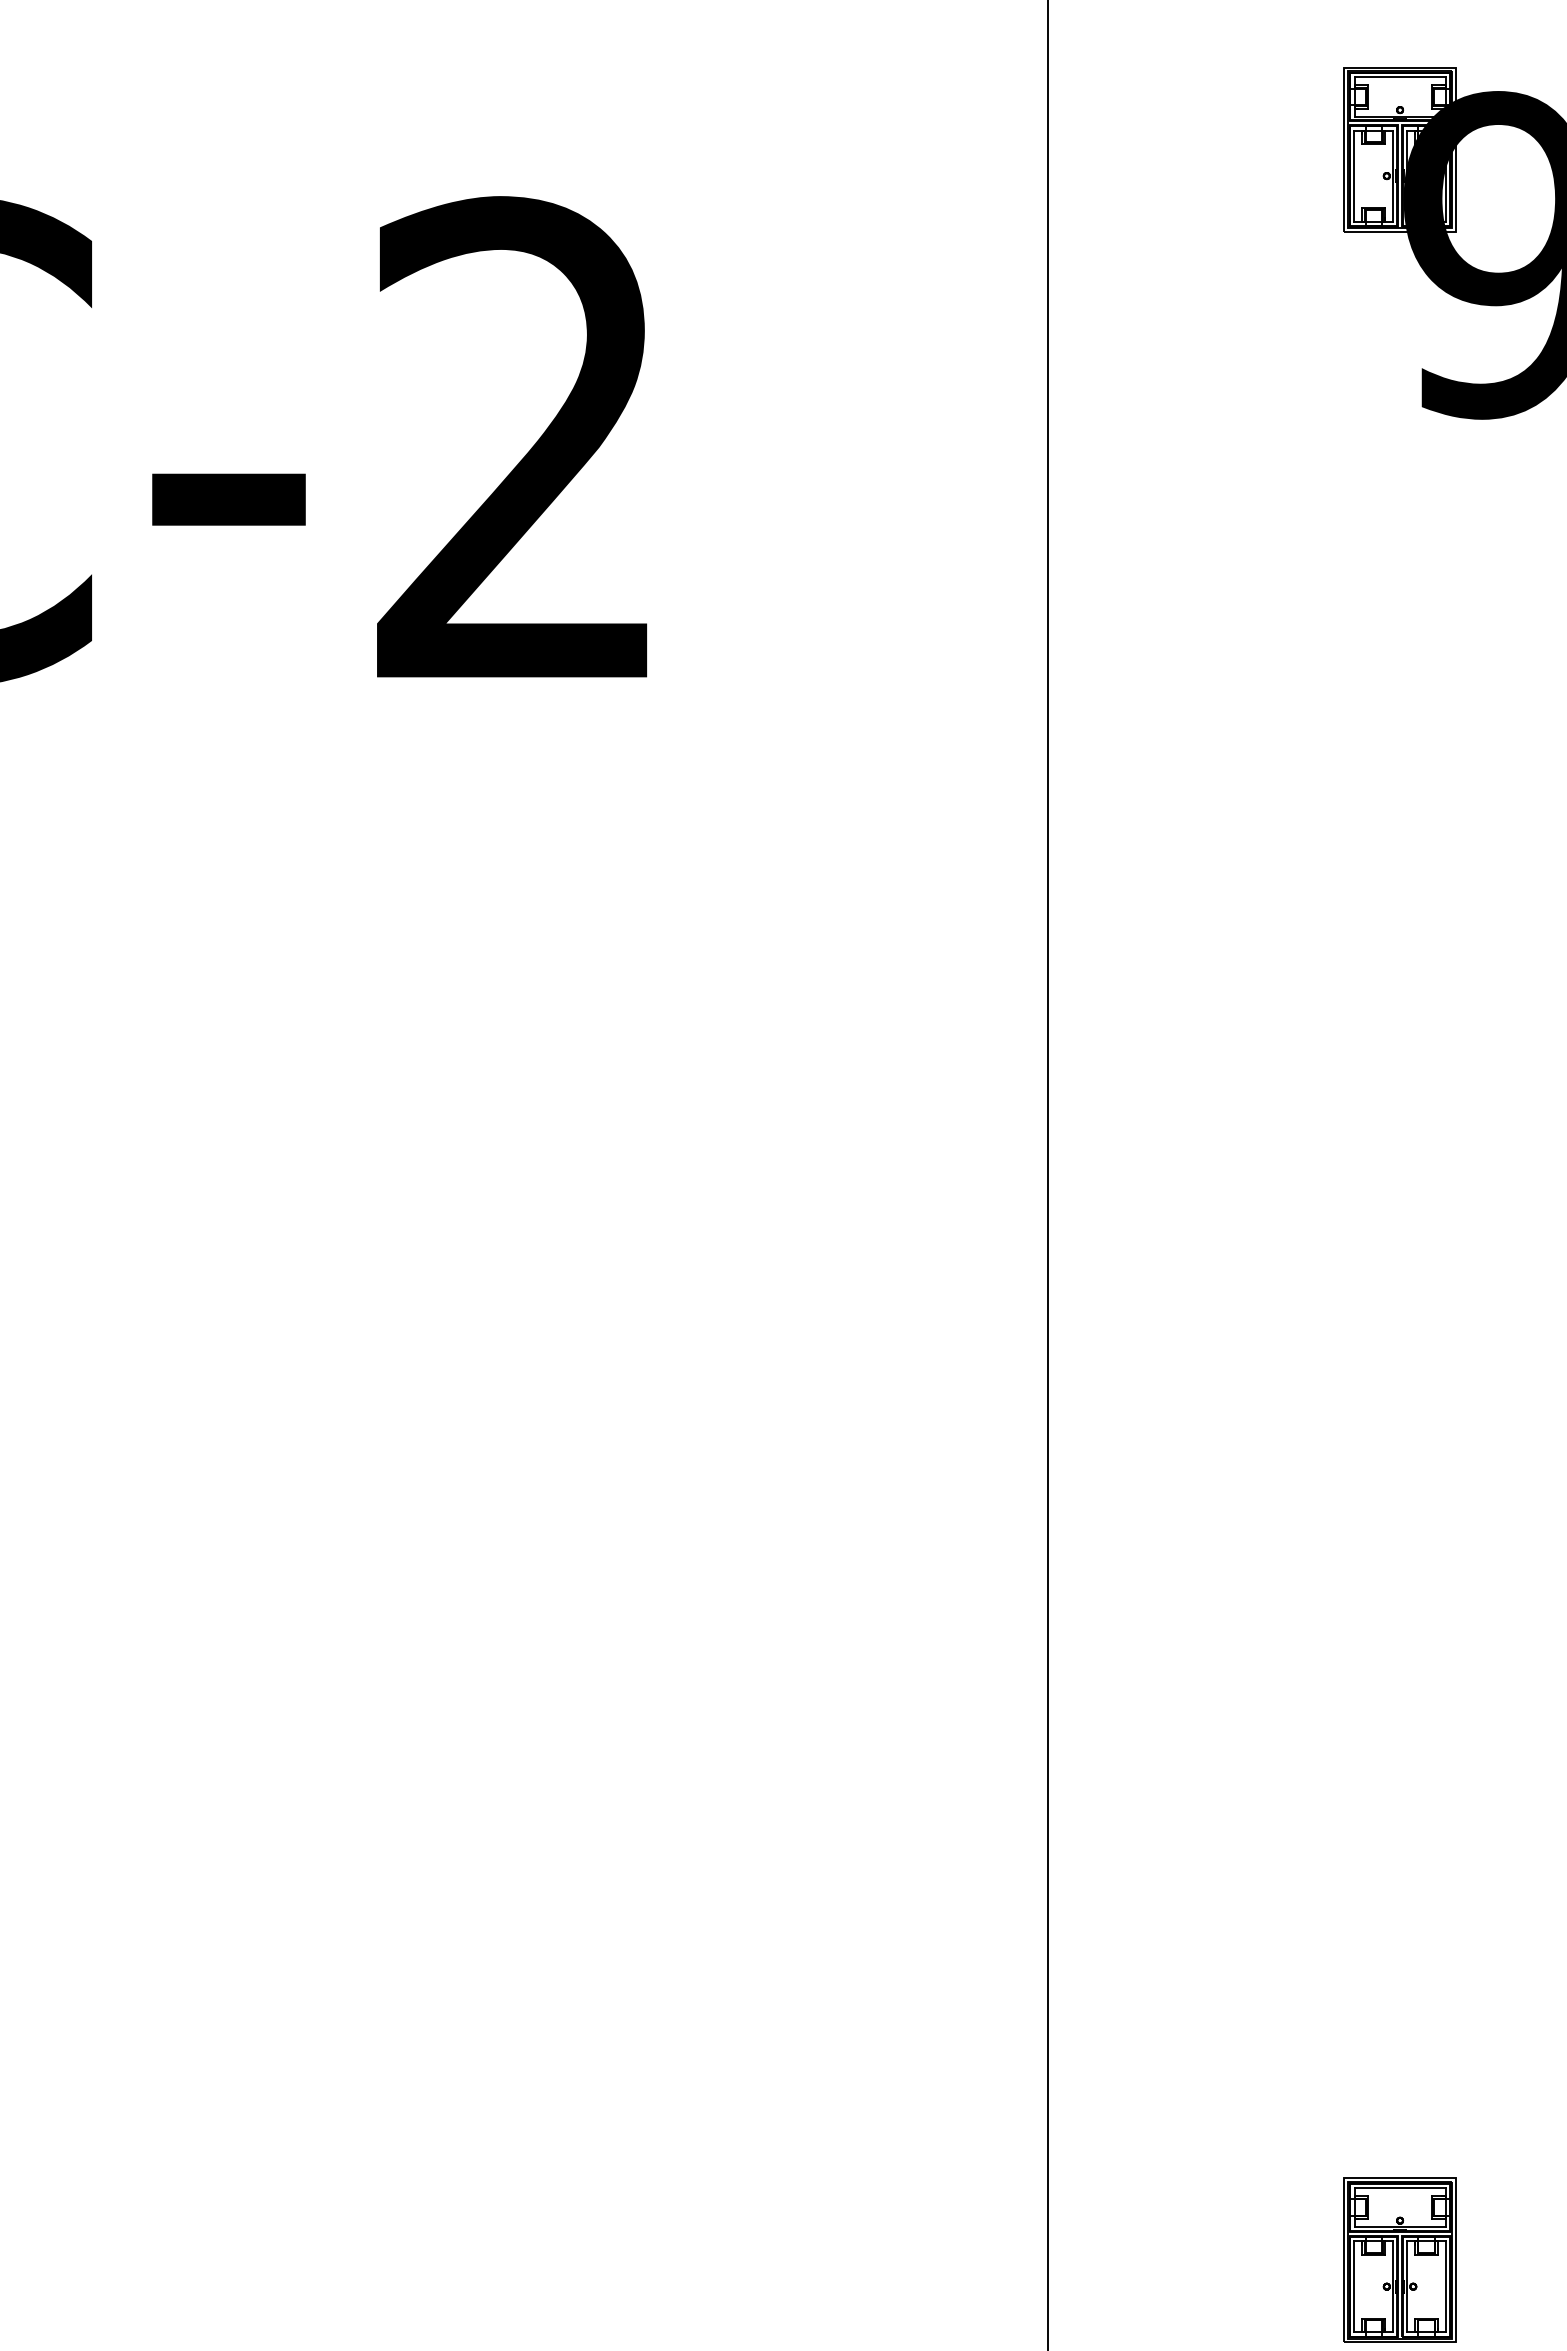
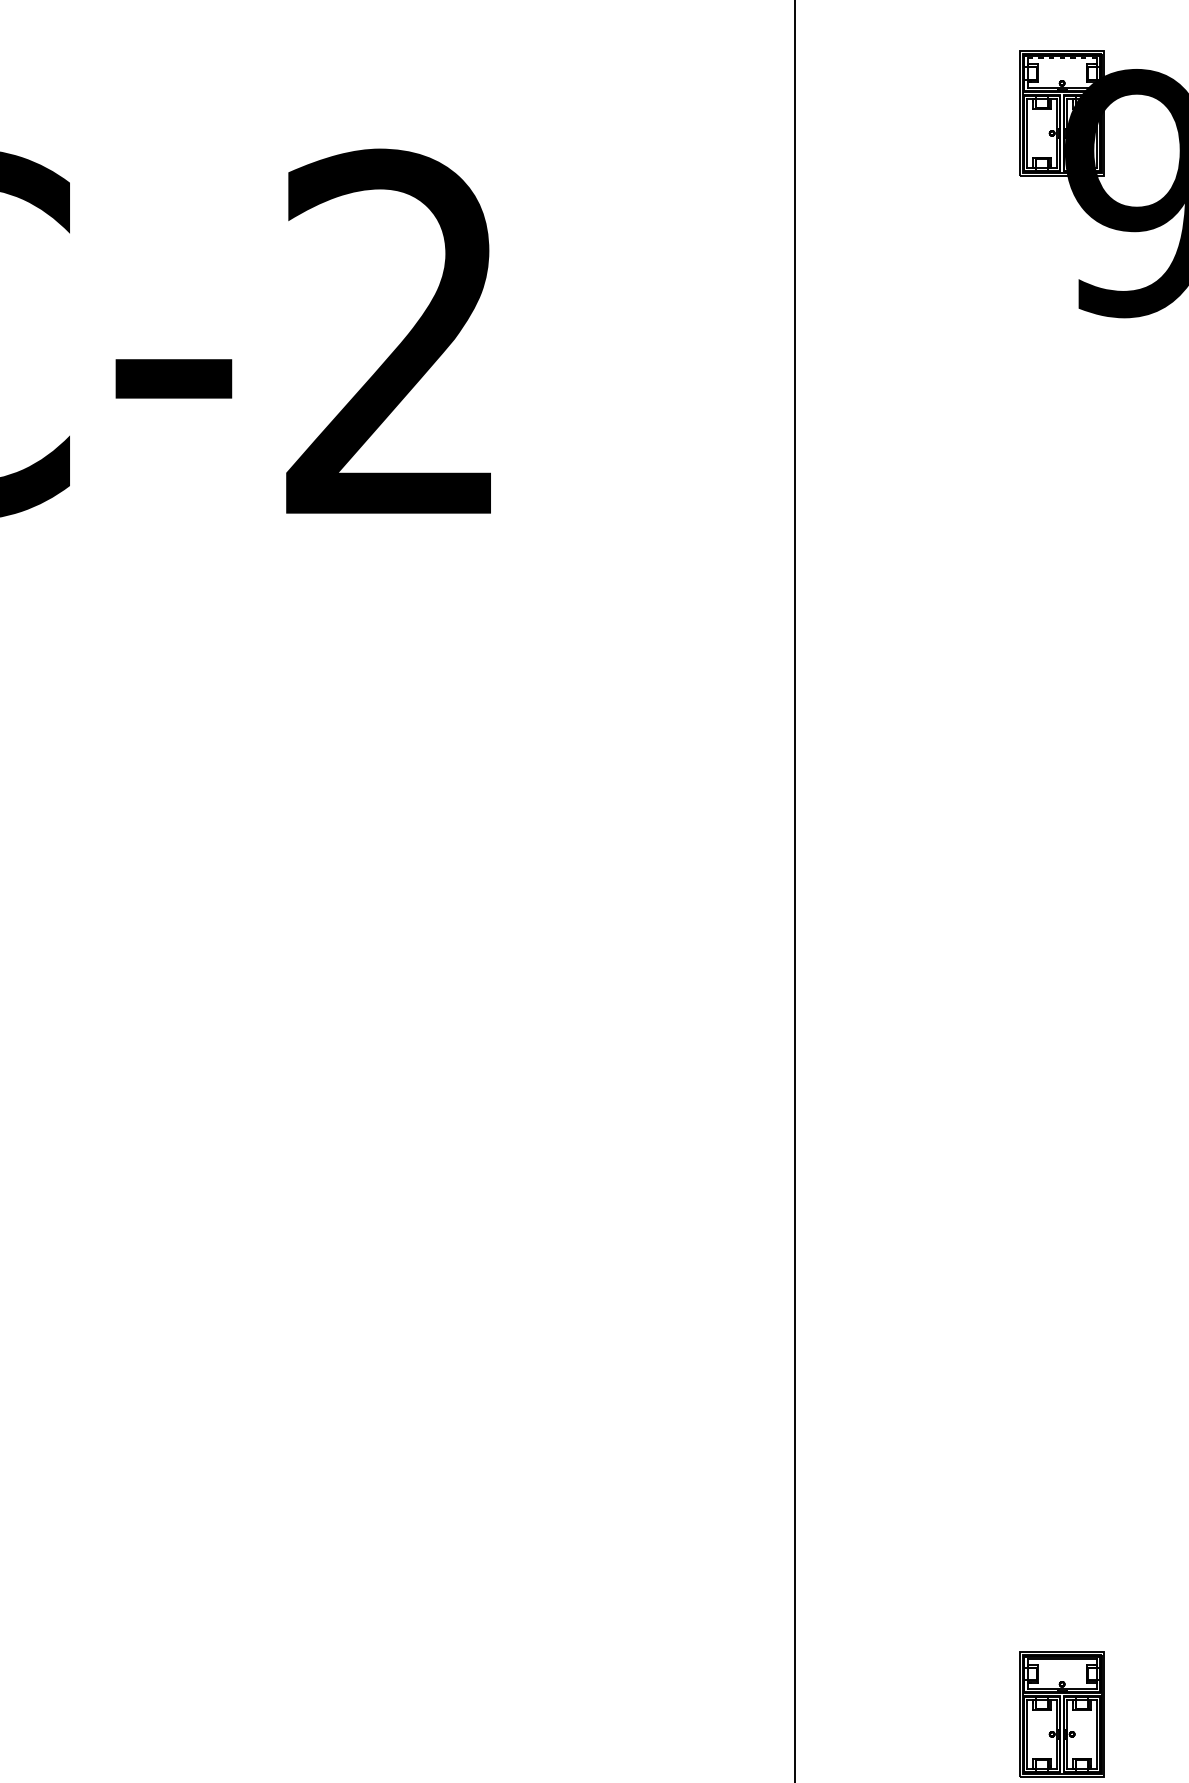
line: (1400, 77) -> (1062, 58), solid -> dashed

